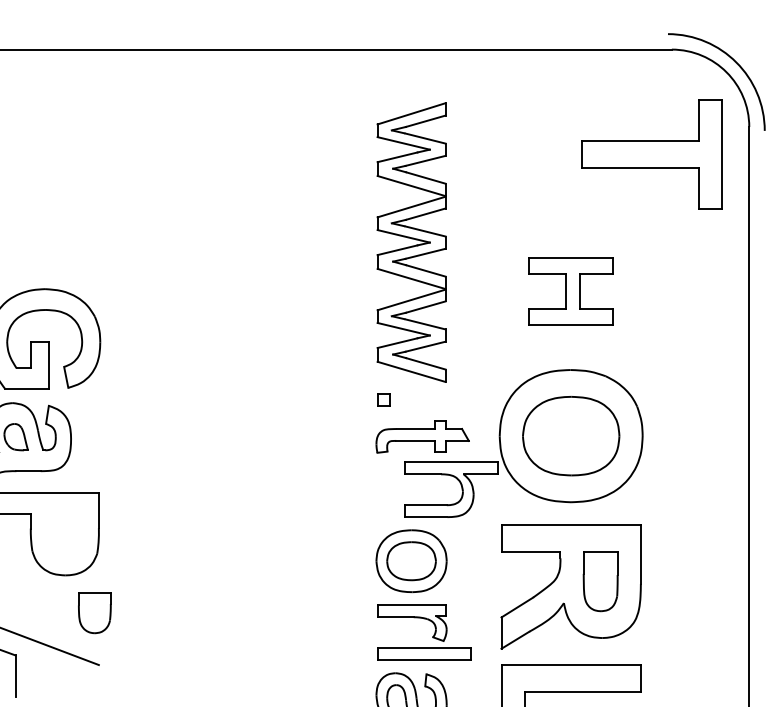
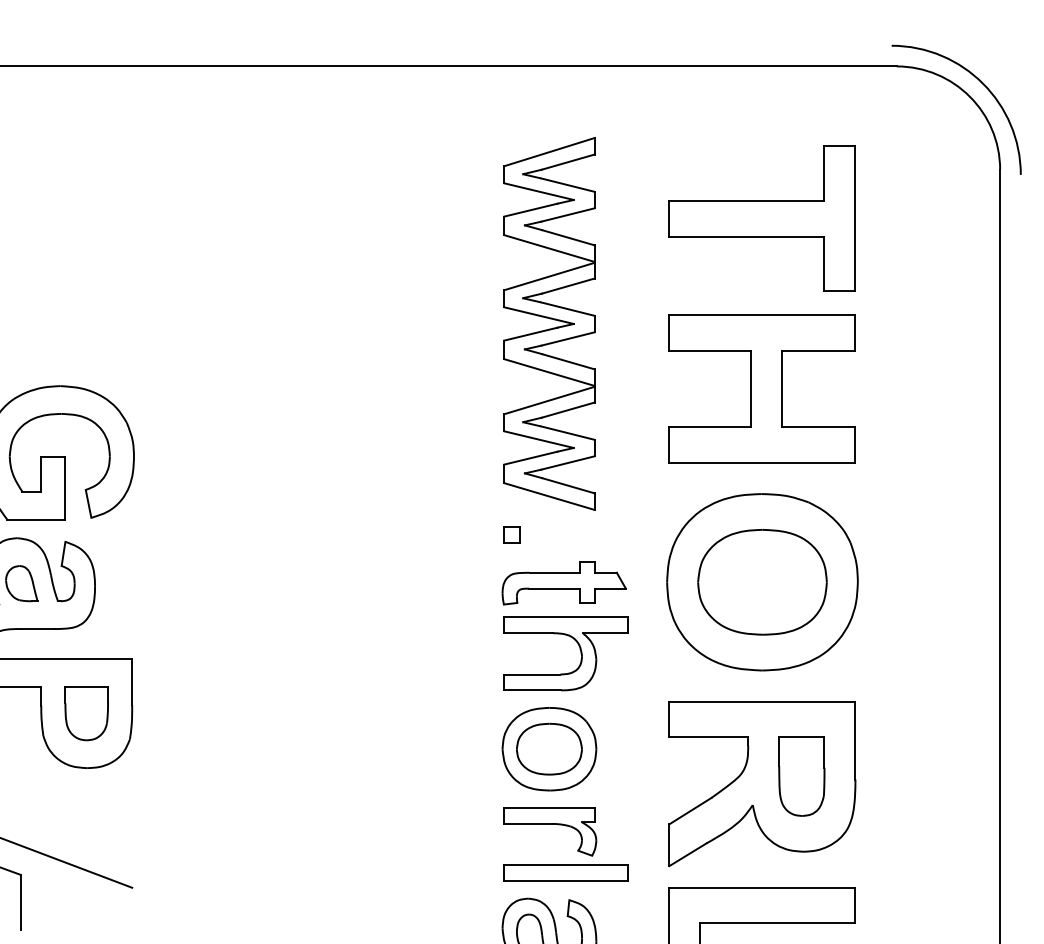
part: (651, 154) -> (761, 218), moved
part: (570, 290) -> (761, 388), size x1.67
part: (461, 486) -> (579, 649), moved
part: (94, 613) -> (86, 713), moved

